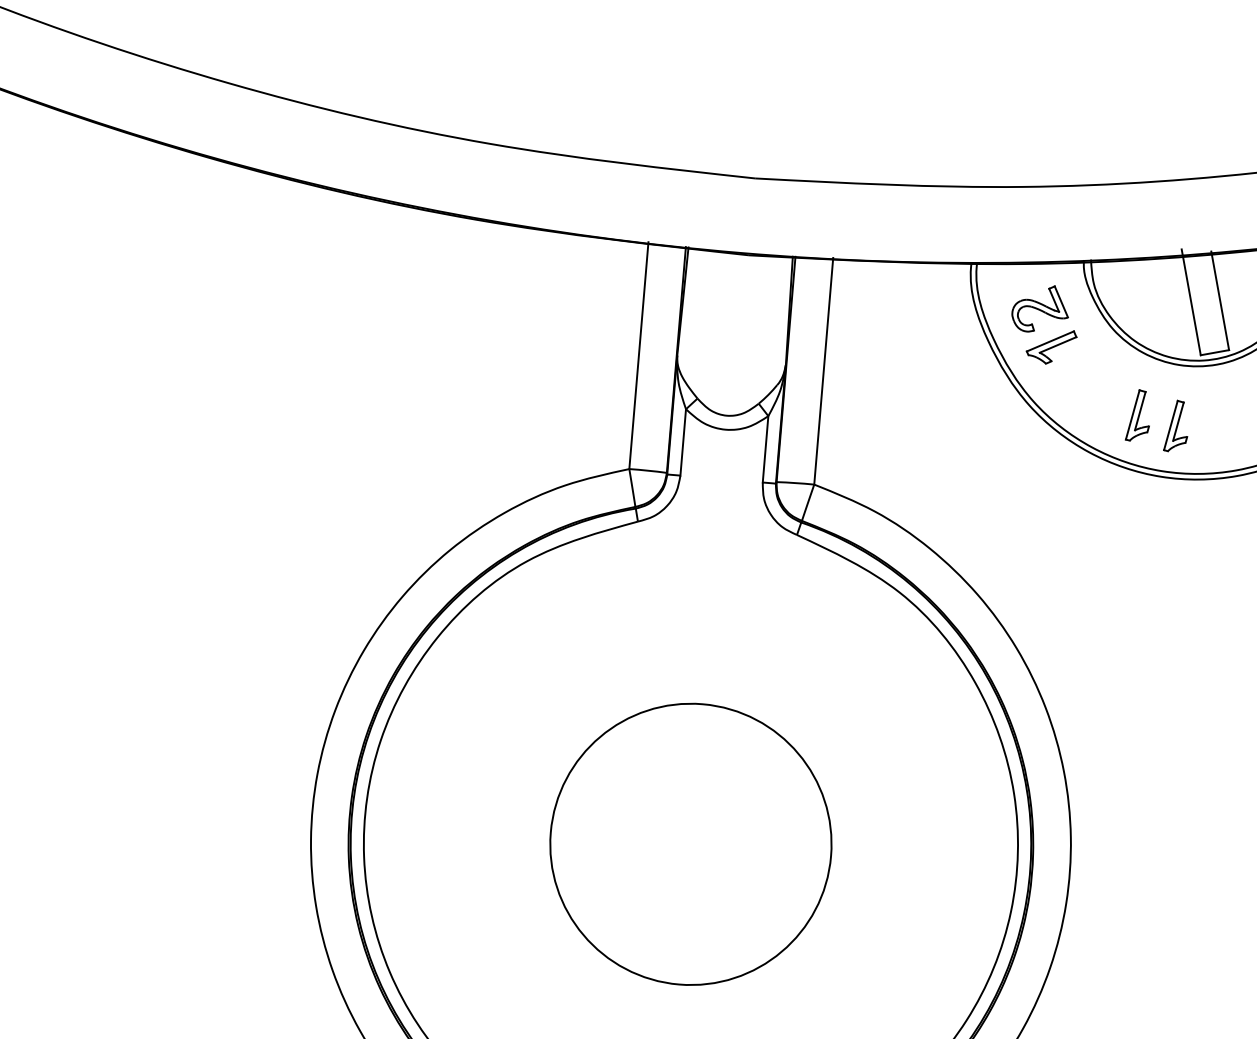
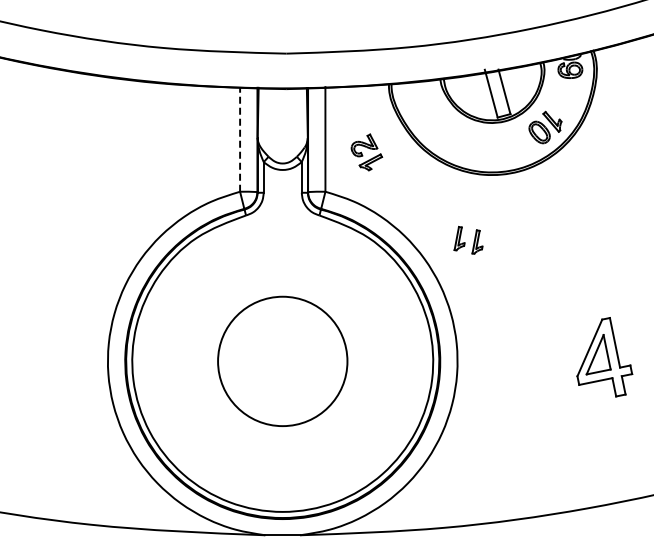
part: (1043, 324) -> (366, 152), moved
line: (639, 353) -> (240, 138), solid -> dashed
part: (1157, 421) -> (468, 240), moved

